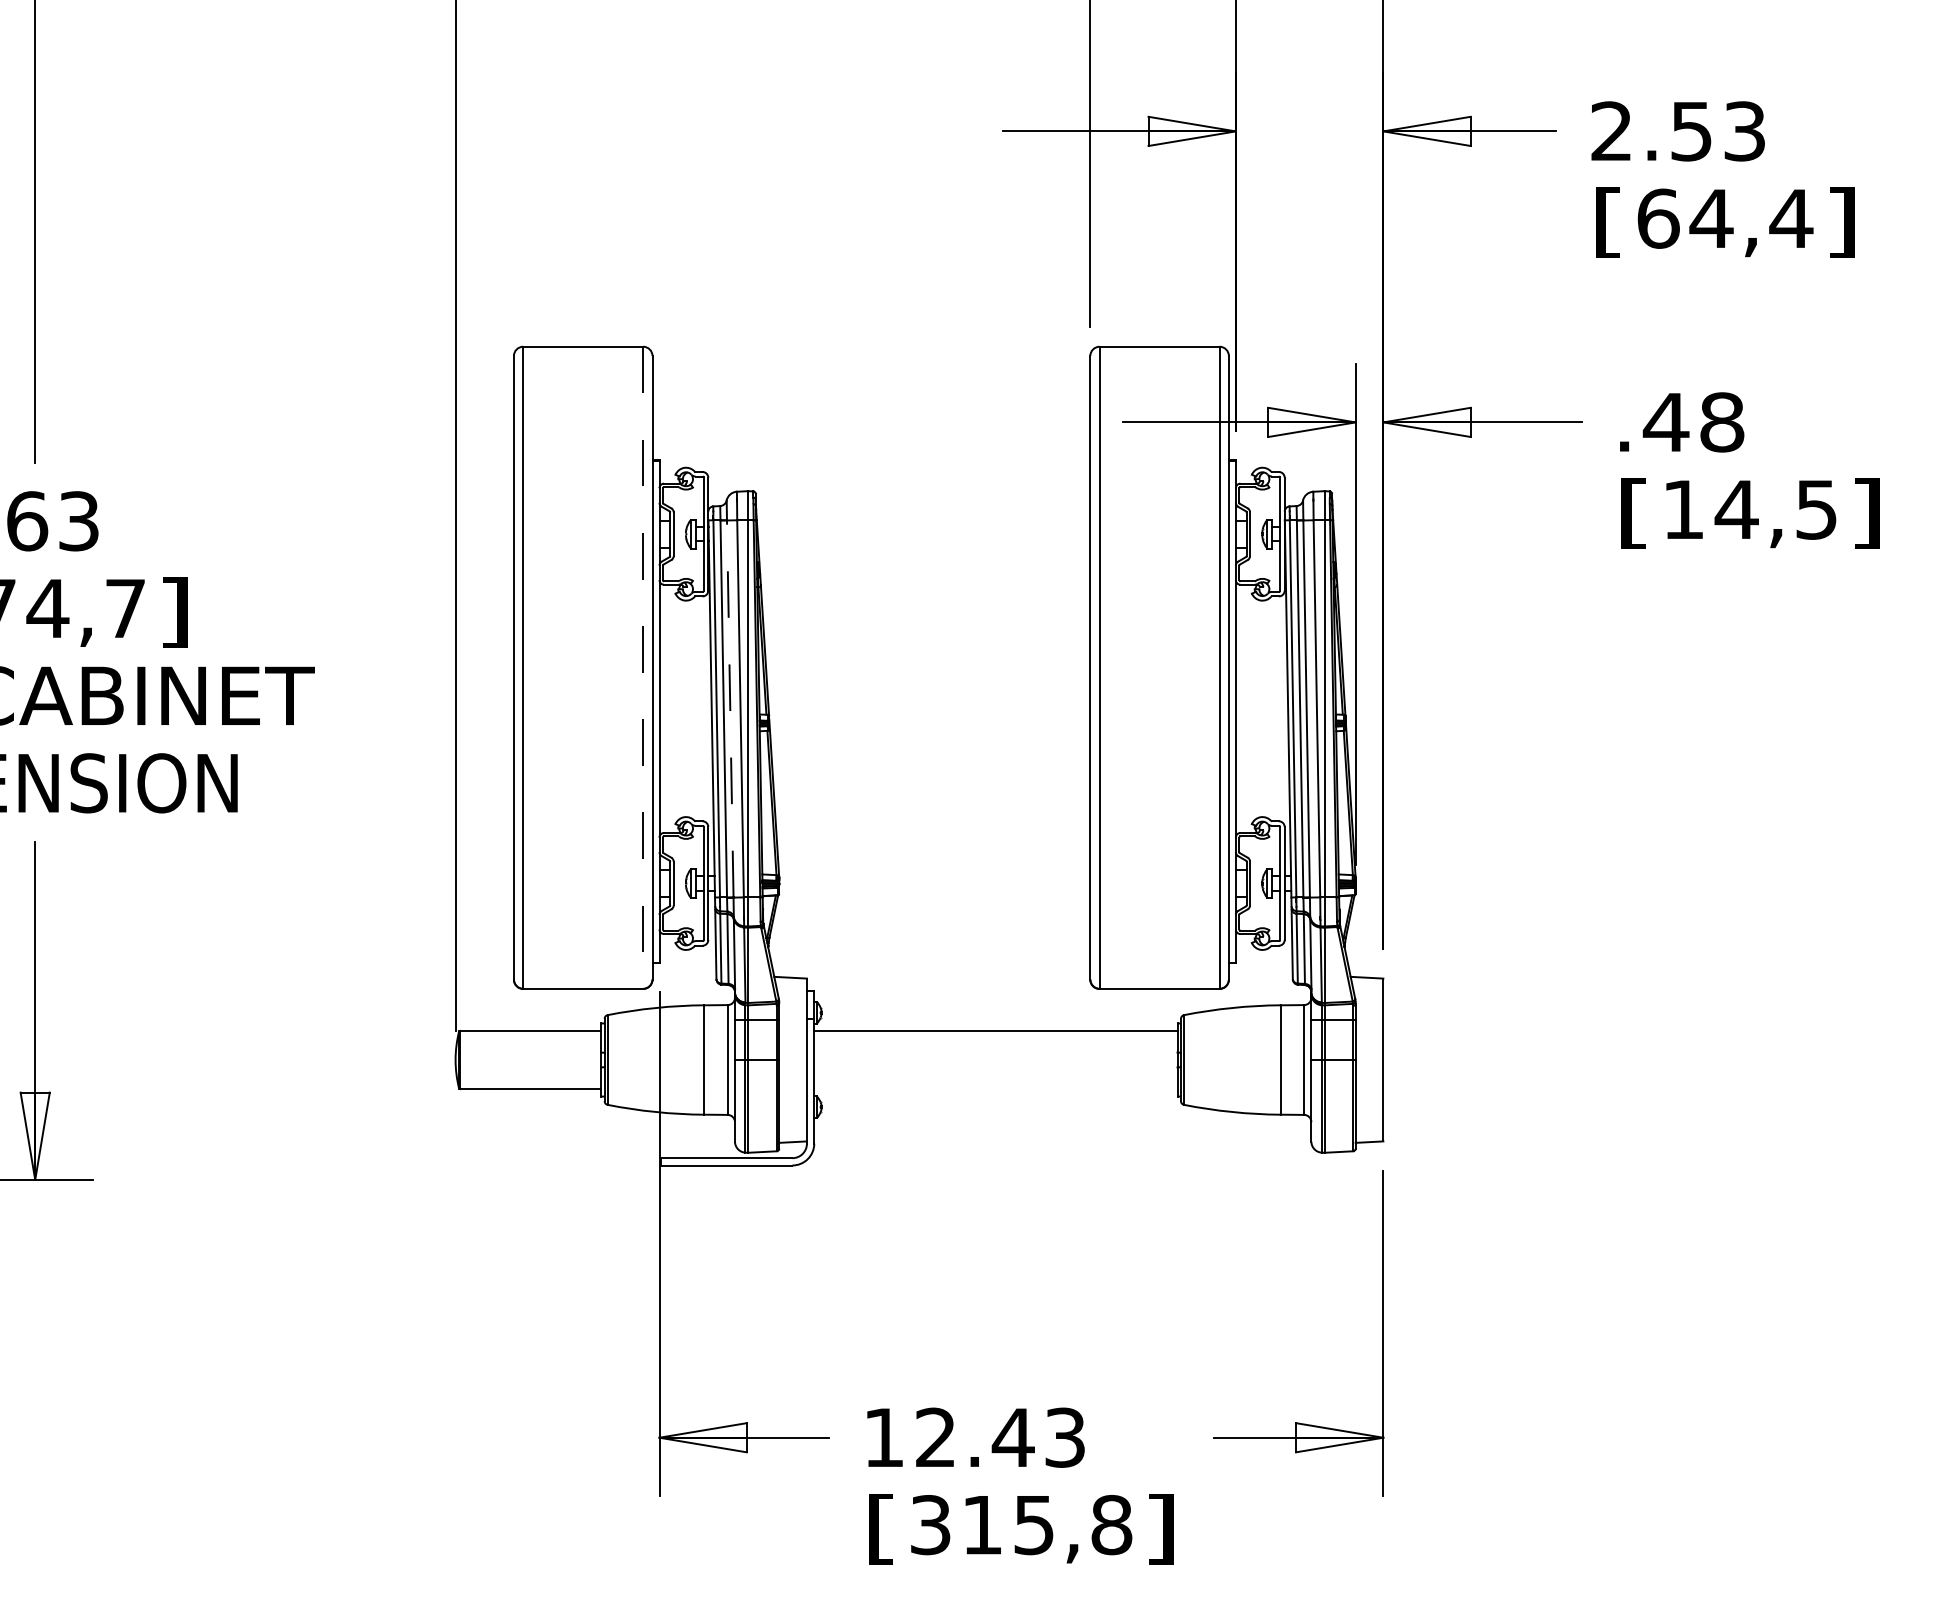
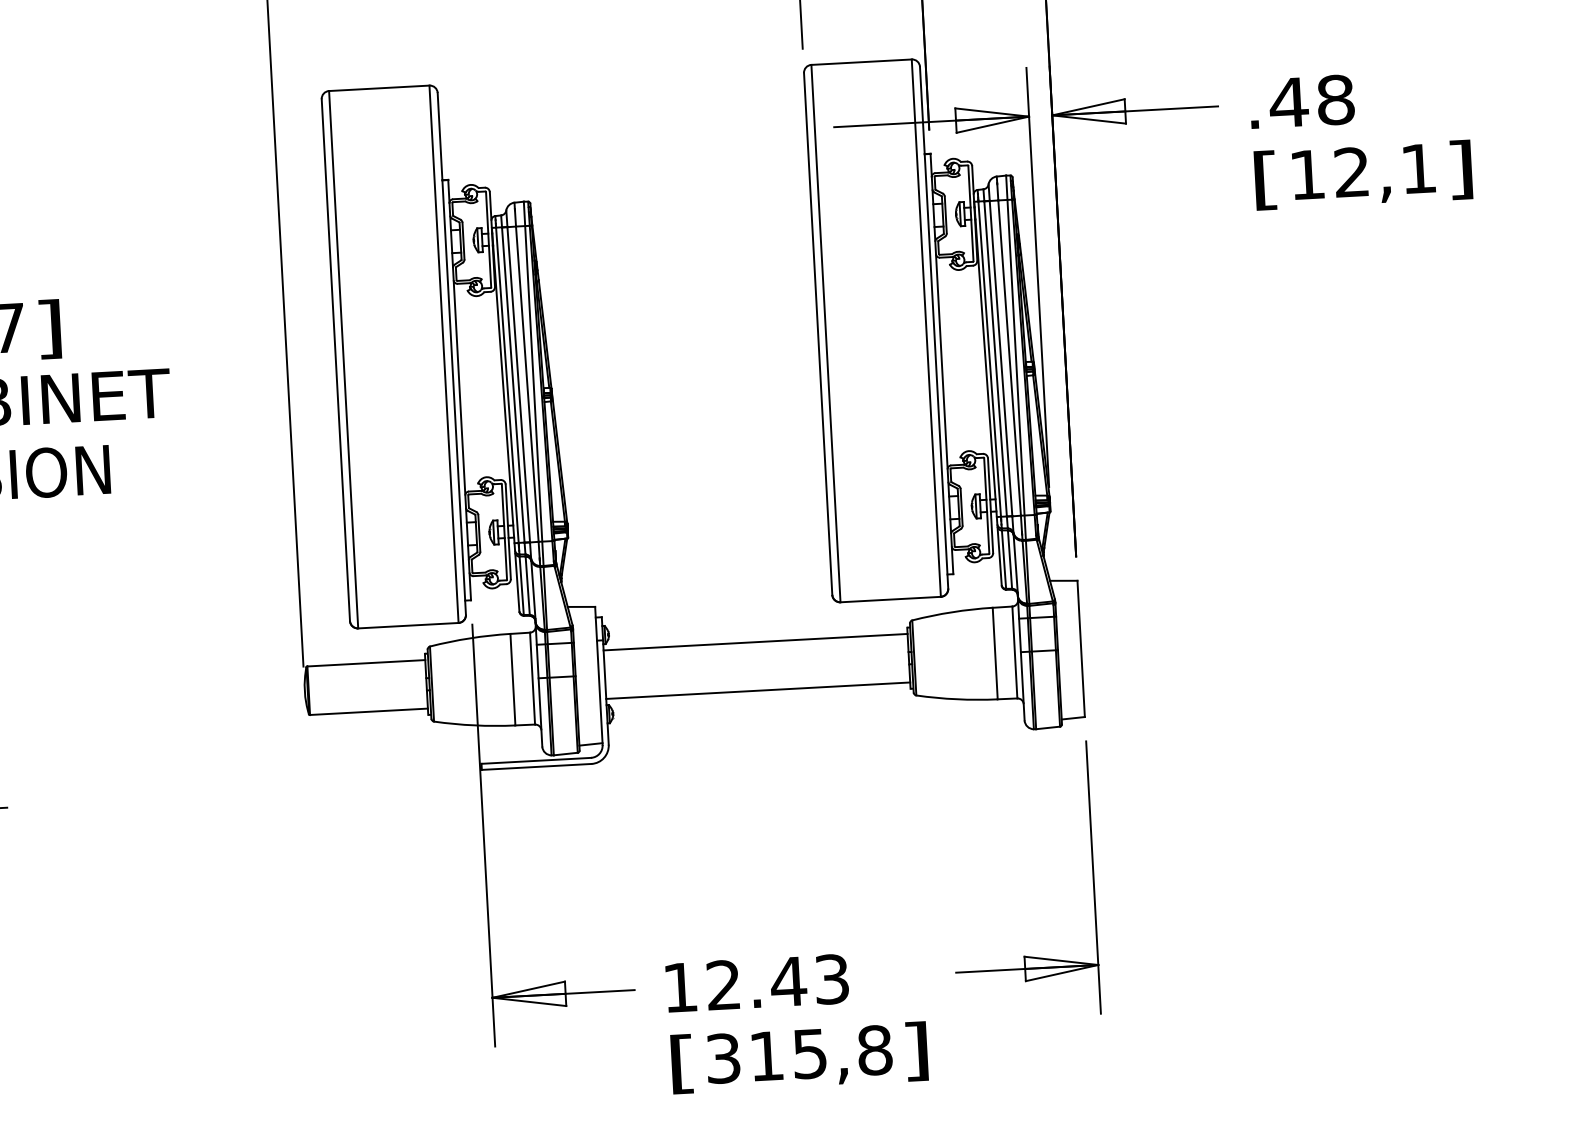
text: (1775, 509) -> (1384, 170), 14,5 -> 12,1
line: (643, 668) -> (444, 354), dashed -> solid
line: (730, 708) -> (518, 384), dashed -> solid
line: (995, 1088) -> (757, 690), added

